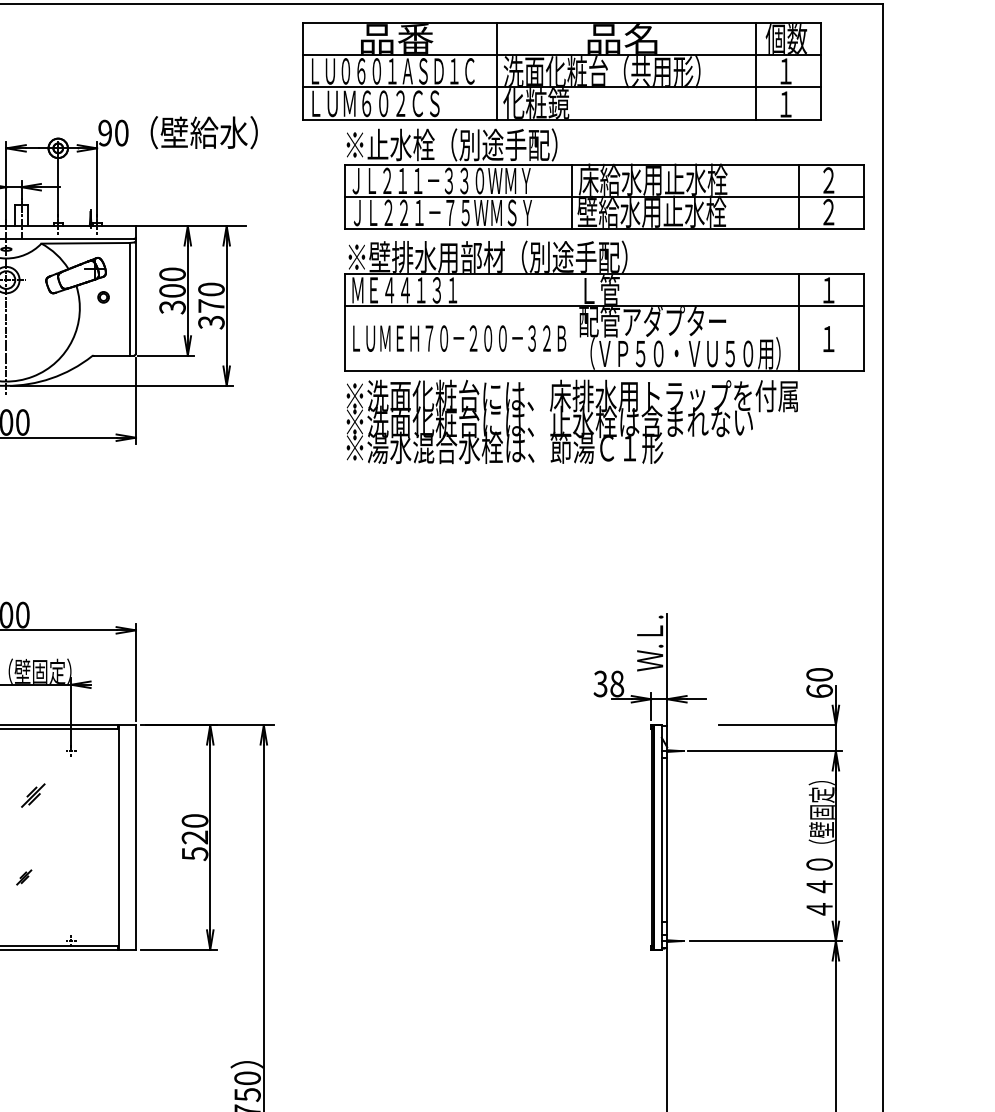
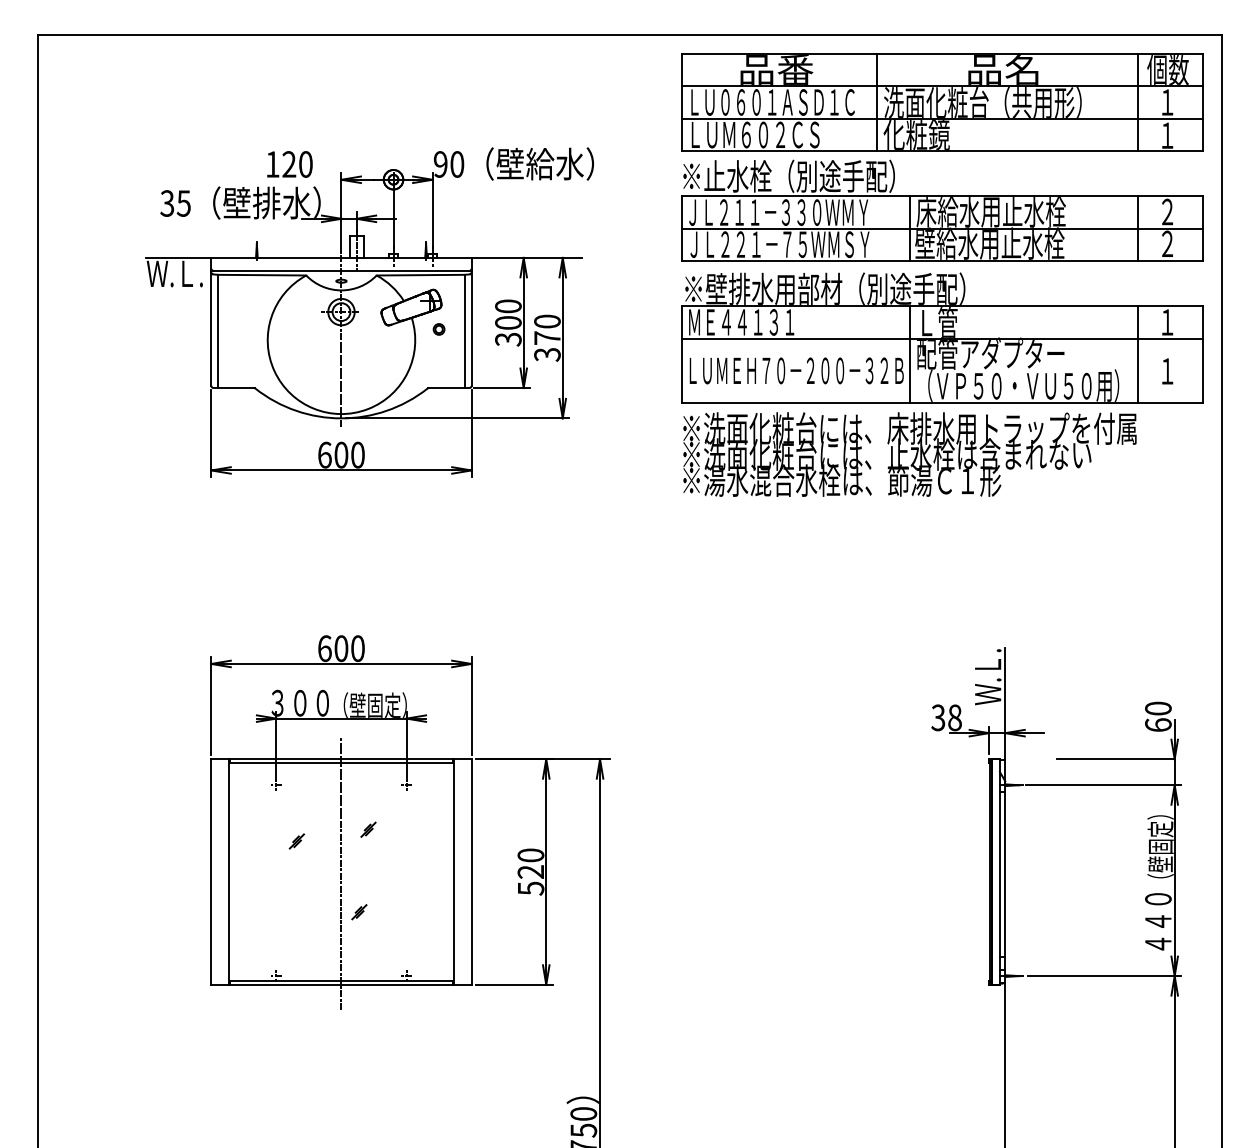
part: (561, 71) -> (942, 102), moved
line: (571, 322) -> (909, 354), added
part: (33, 795) -> (368, 829), size x0.62
line: (6, 840) -> (341, 875), added

